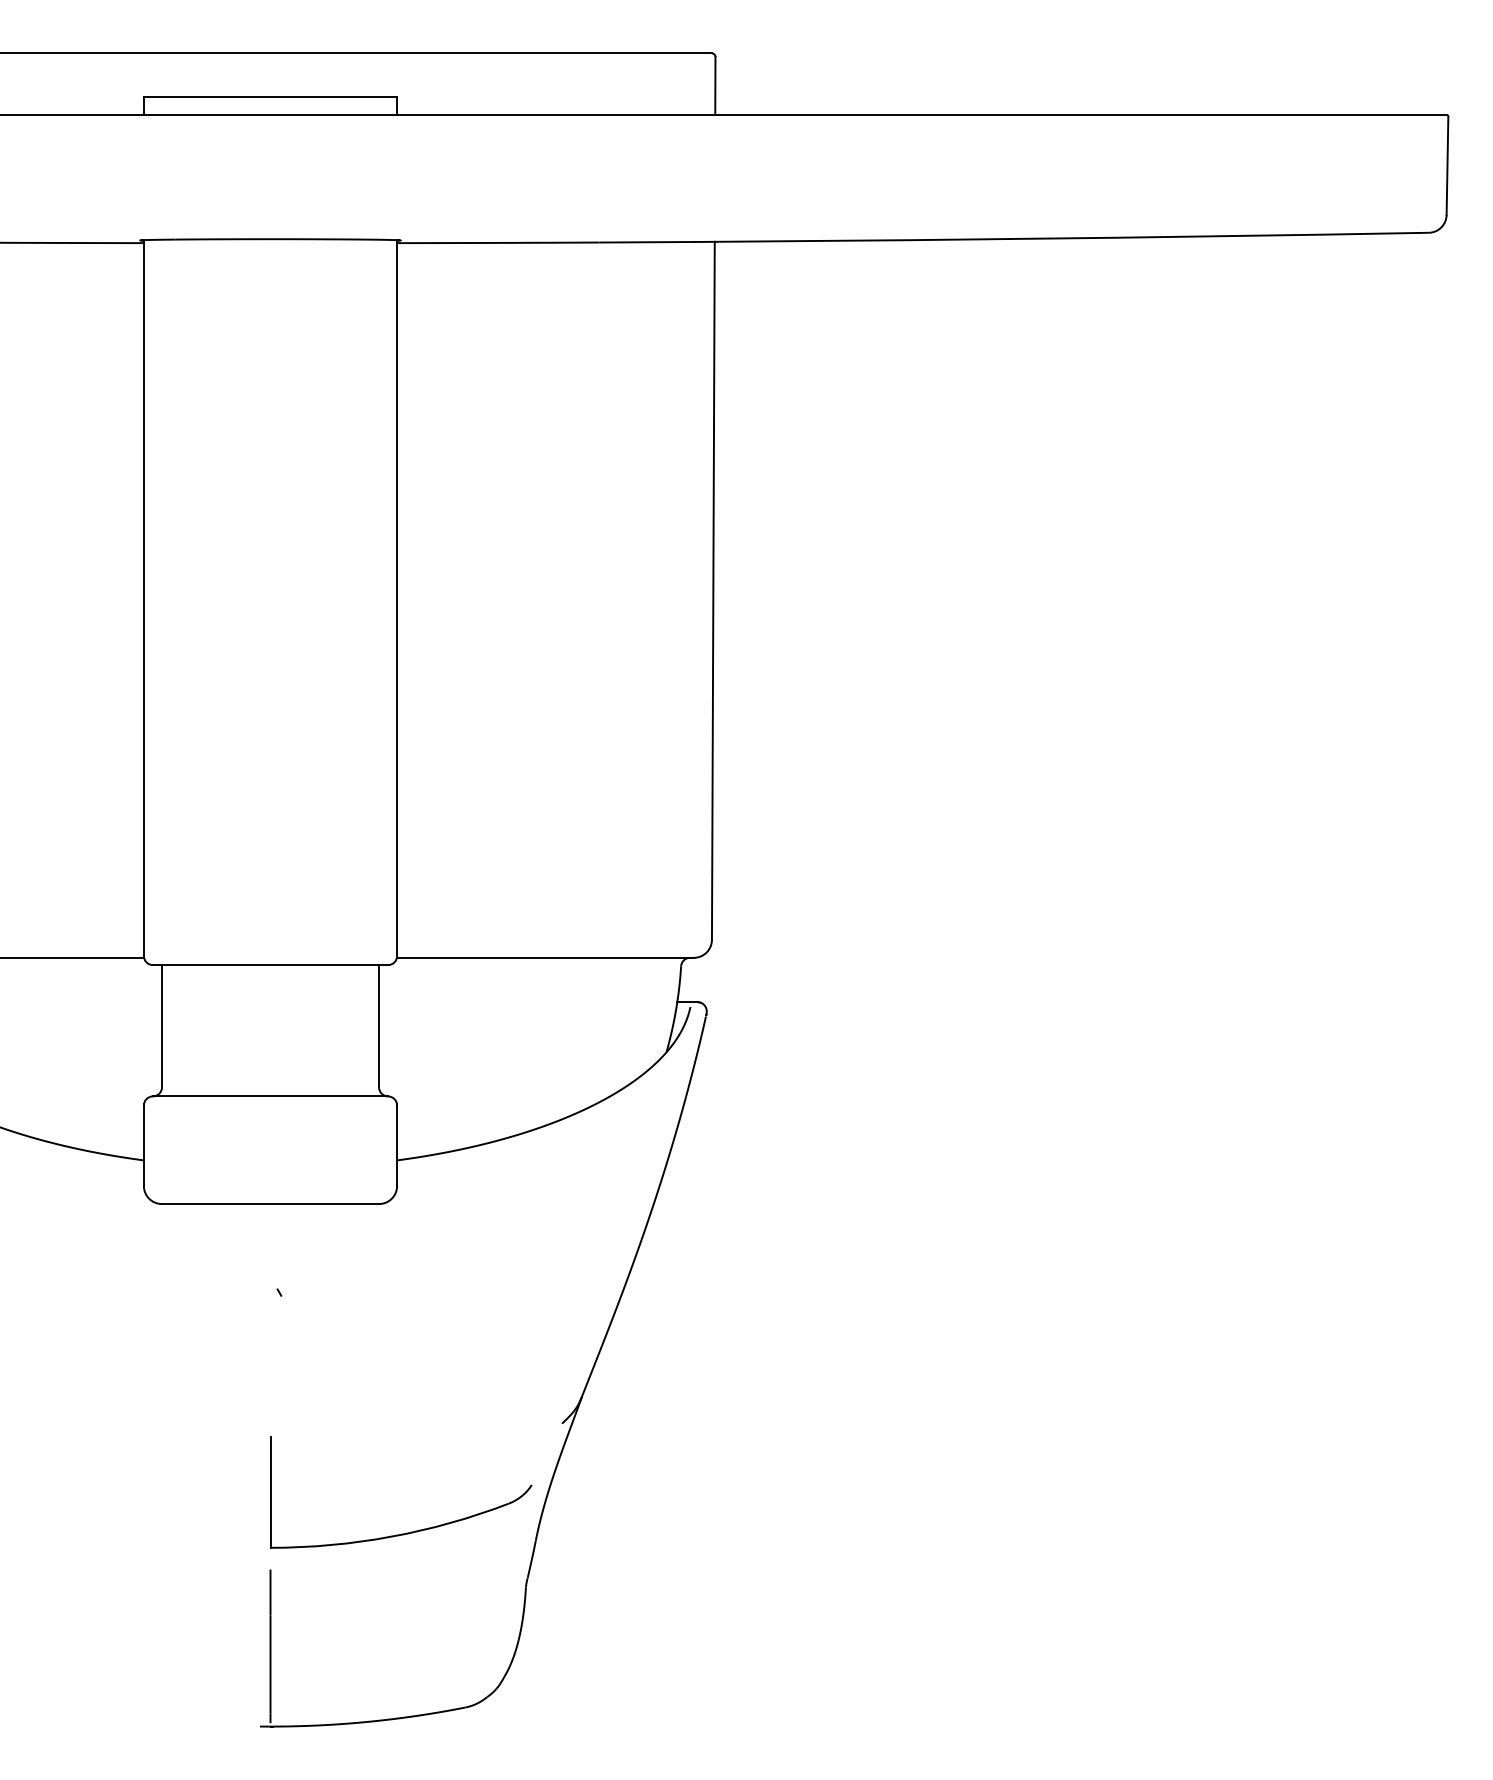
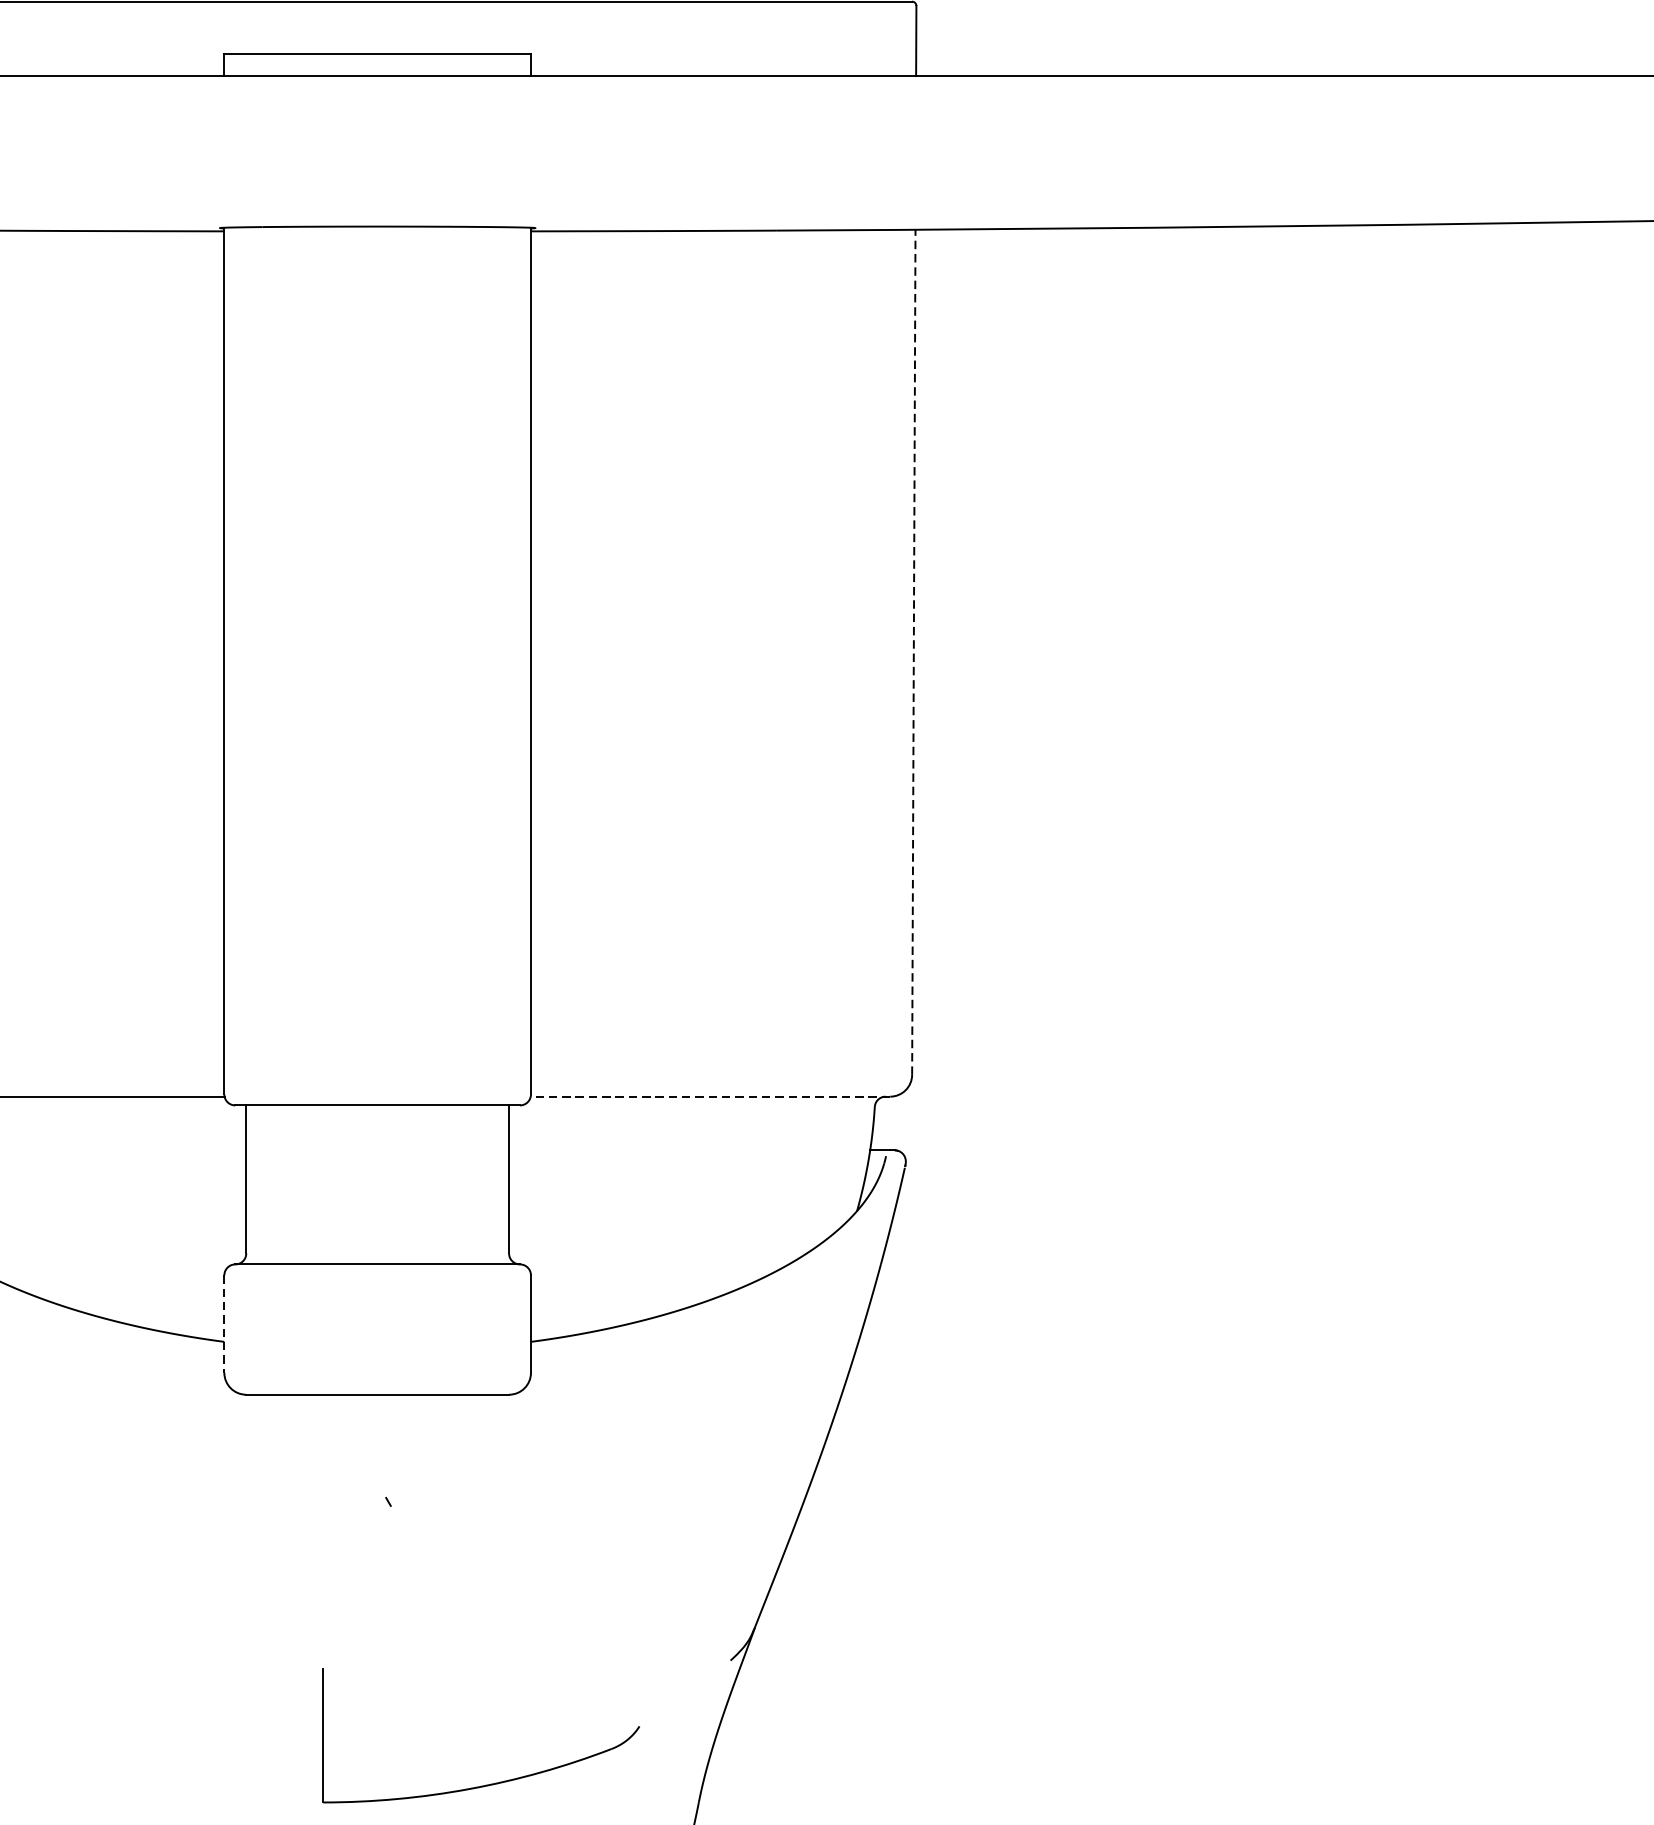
line: (713, 590) -> (914, 651), solid -> dashed
line: (544, 957) -> (709, 1096), solid -> dashed
line: (143, 1146) -> (223, 1325), solid -> dashed
part: (411, 1531) -> (493, 1782), moved

